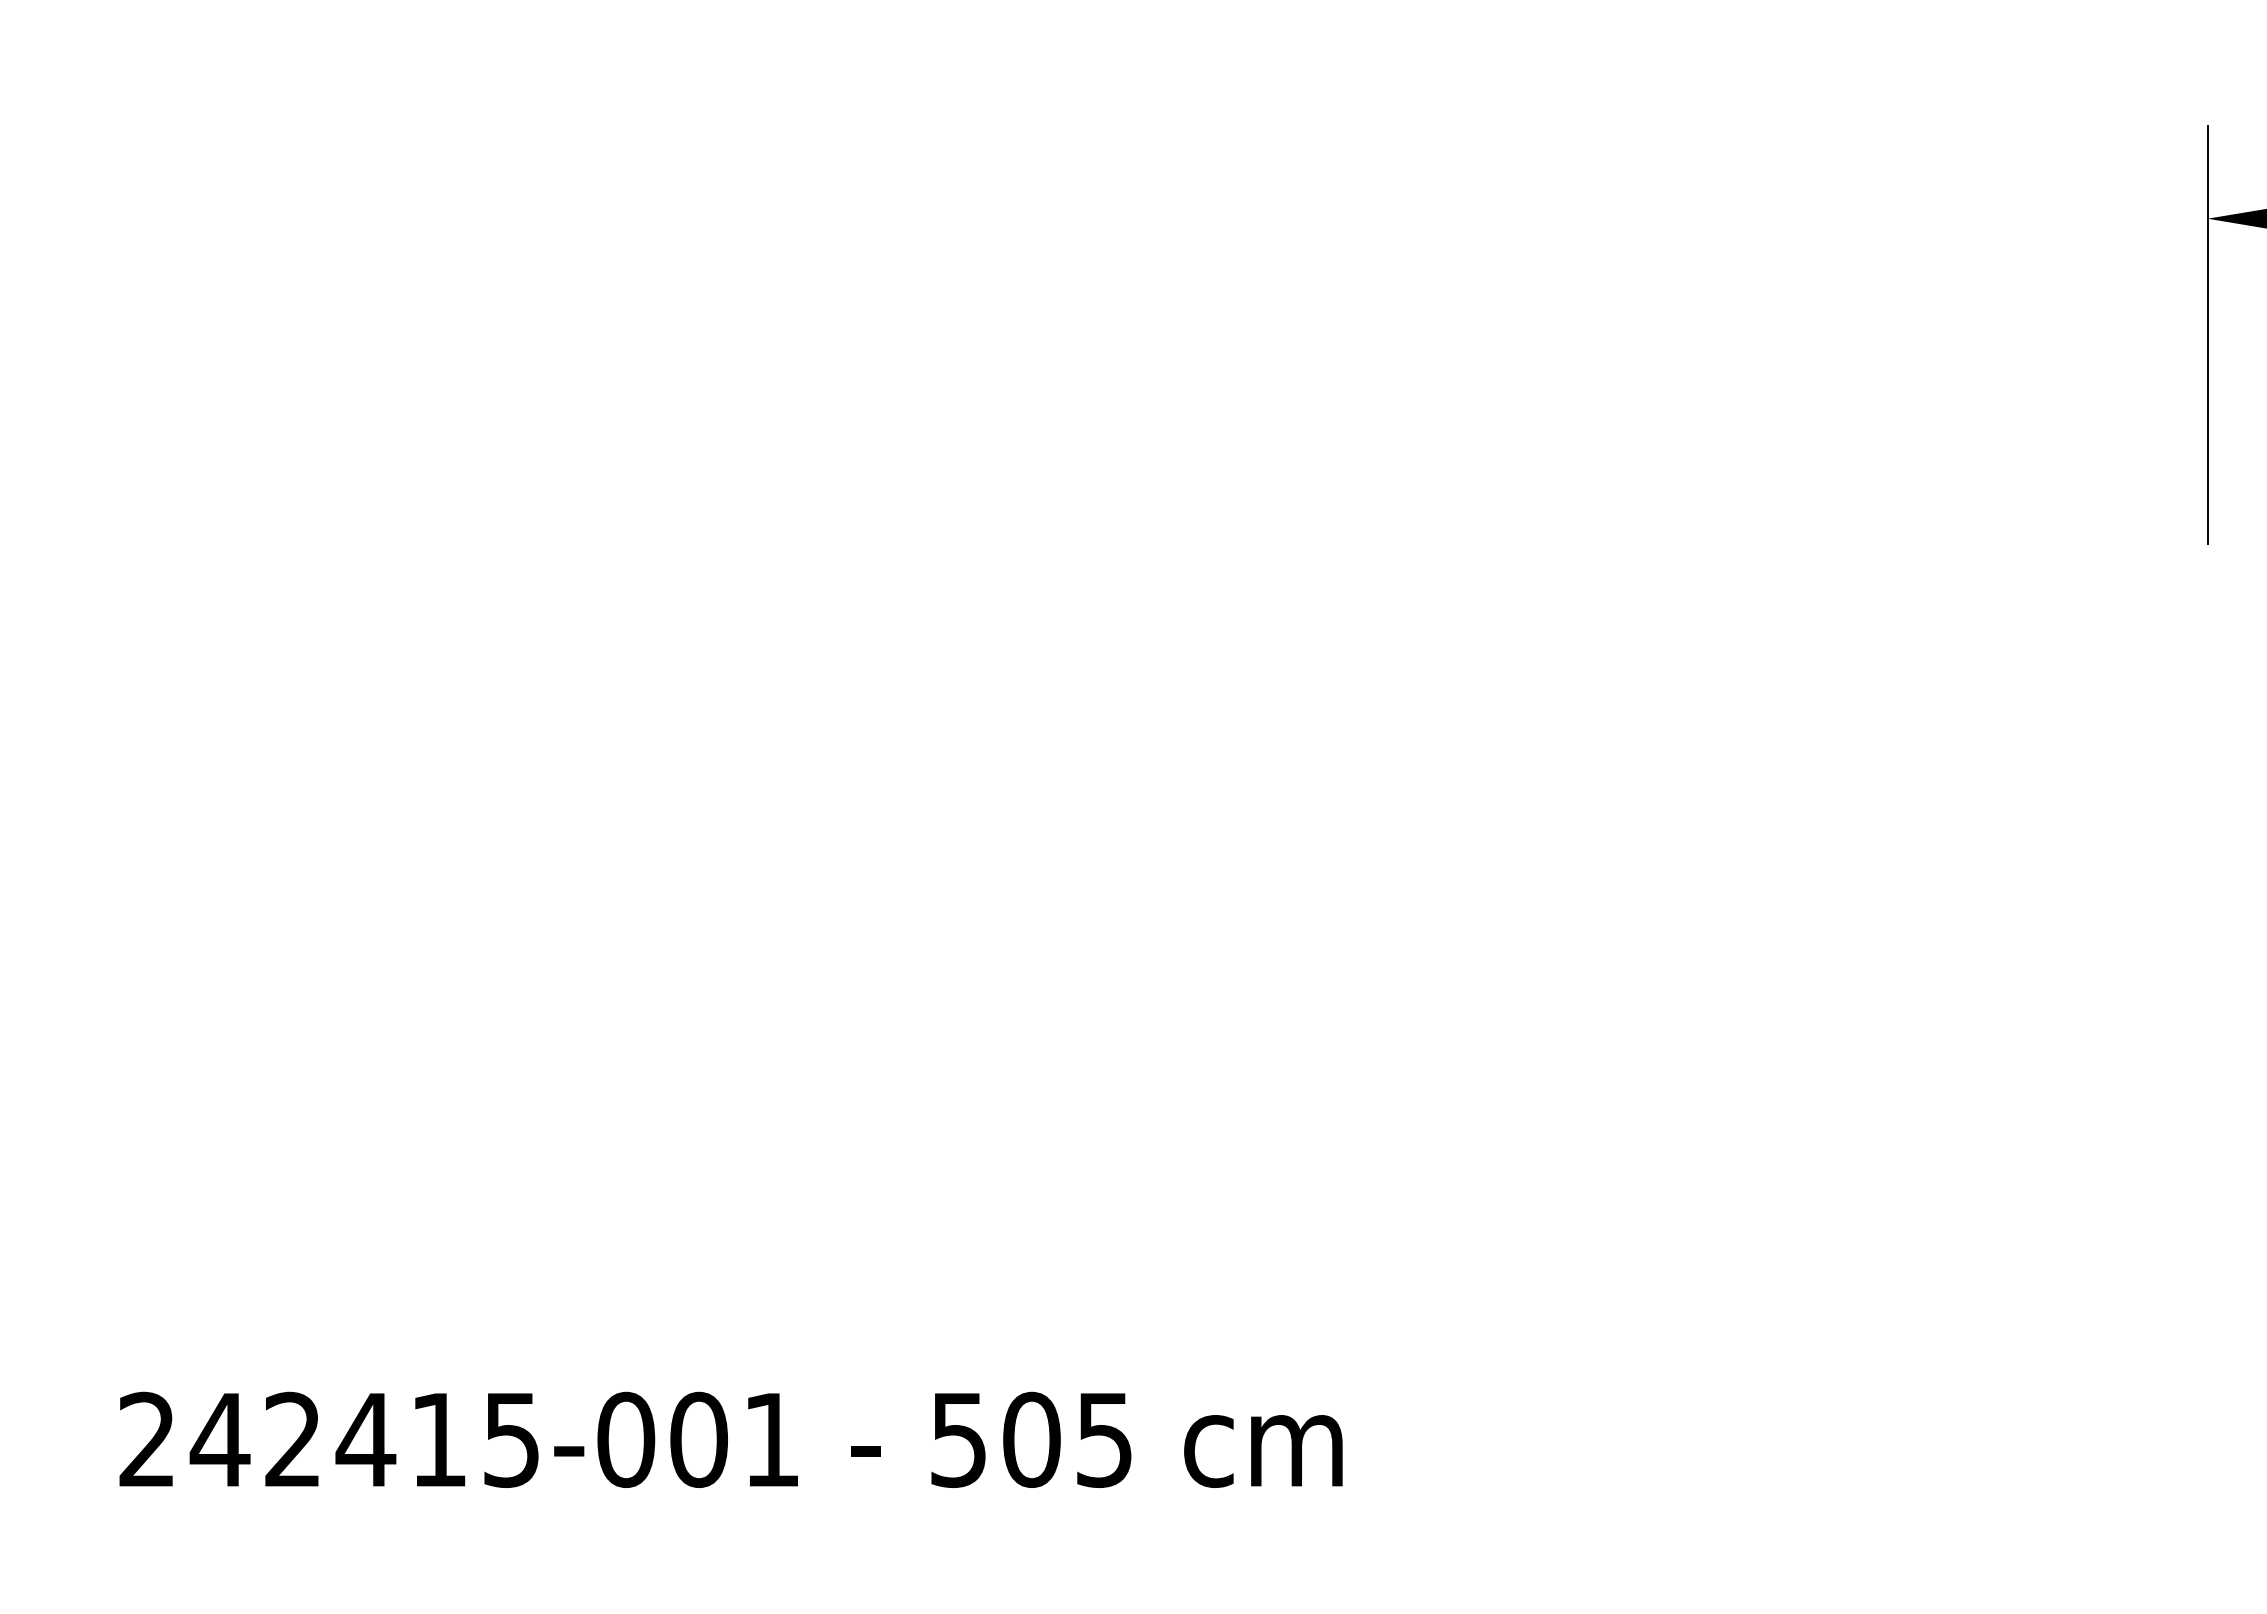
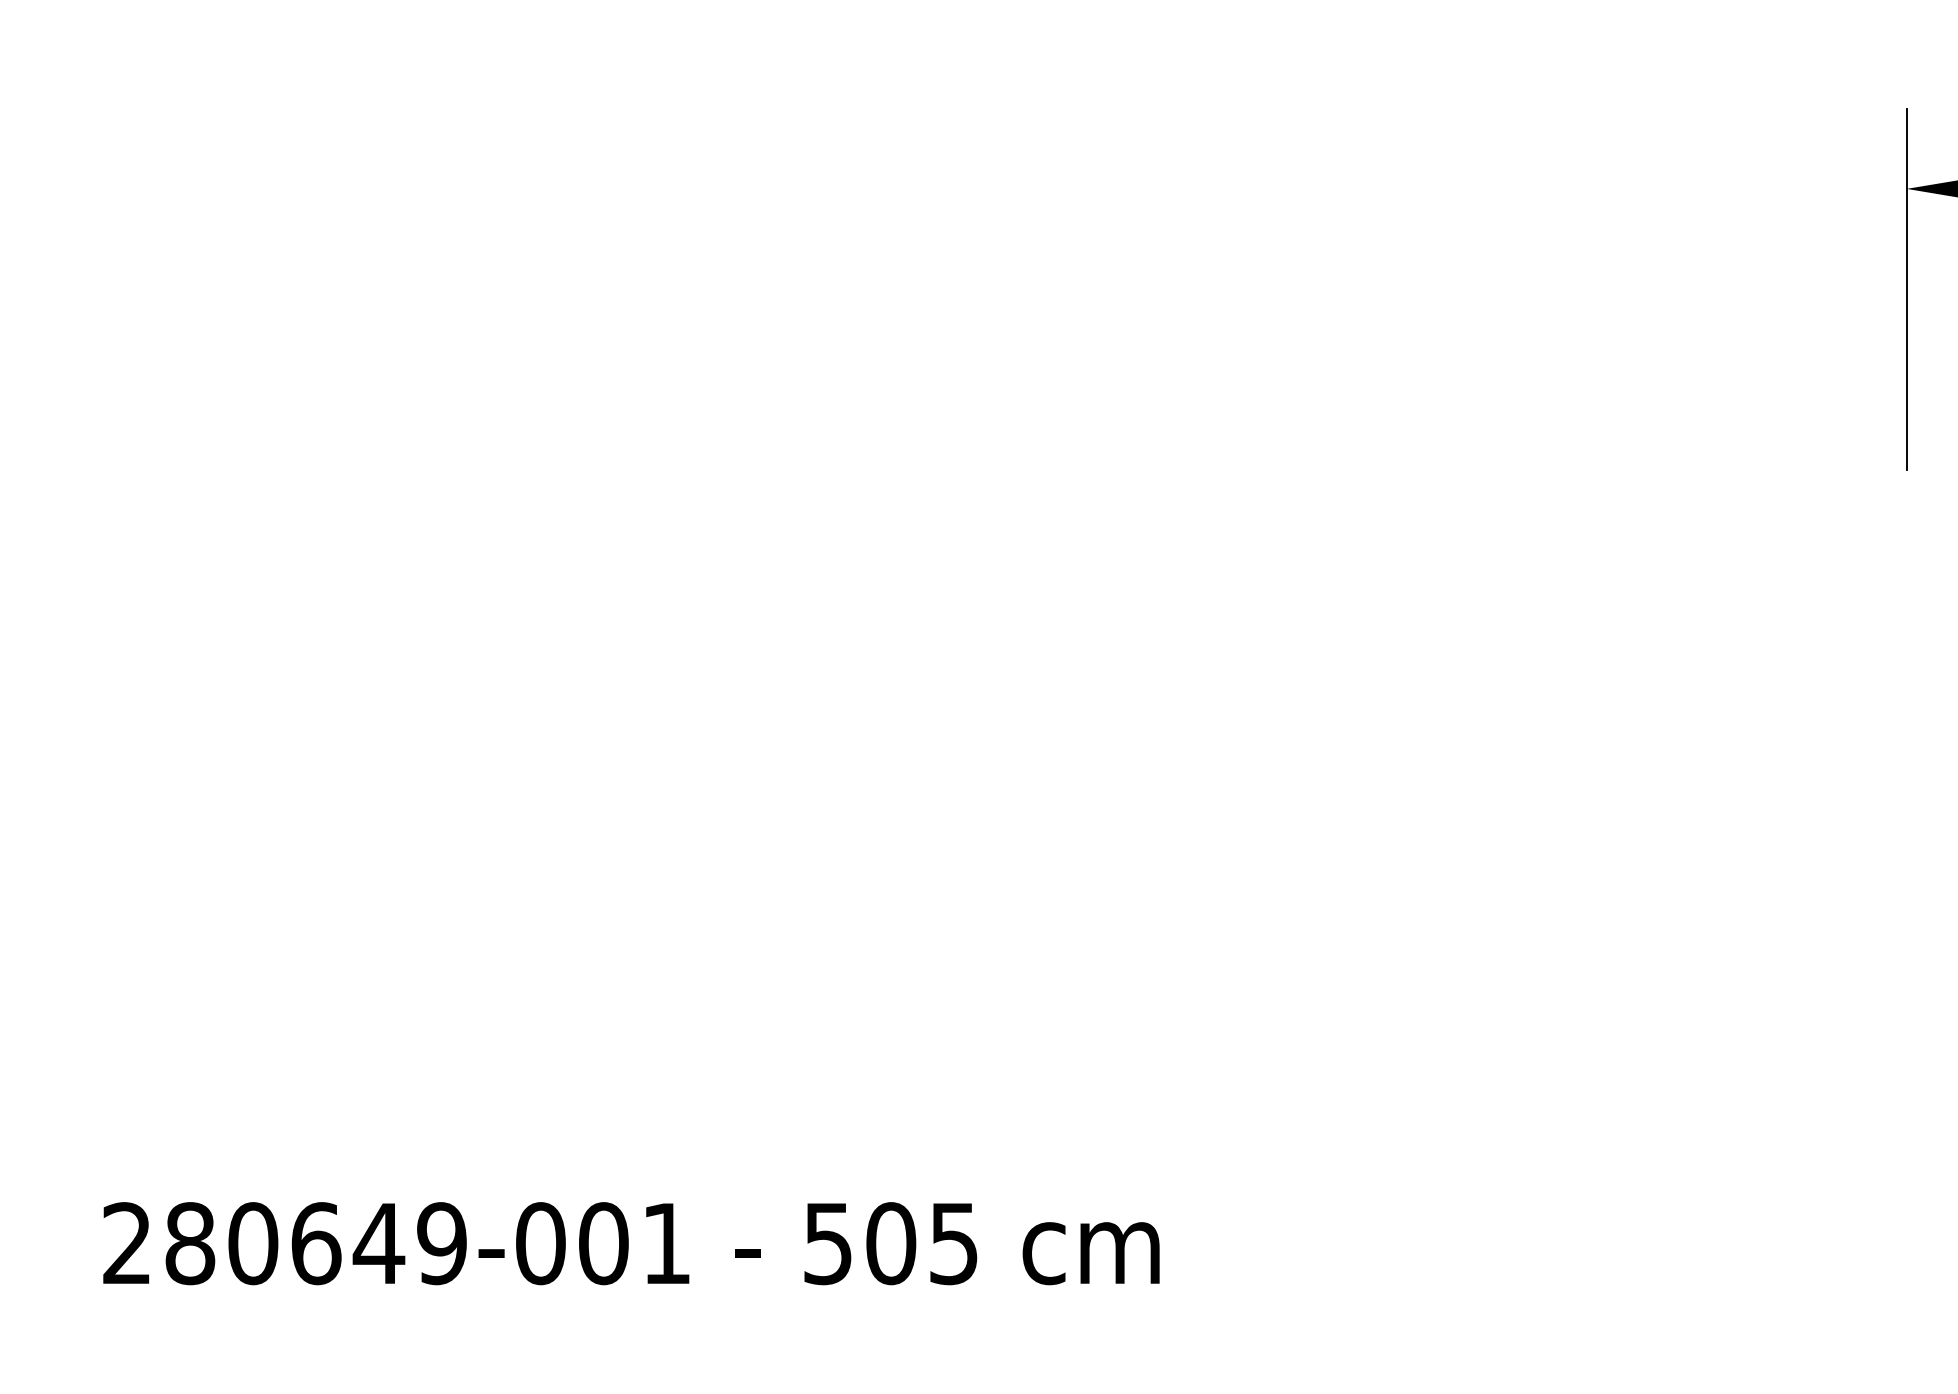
text: (364, 1439) -> (314, 1243), 242415-001 -> 280649-001

